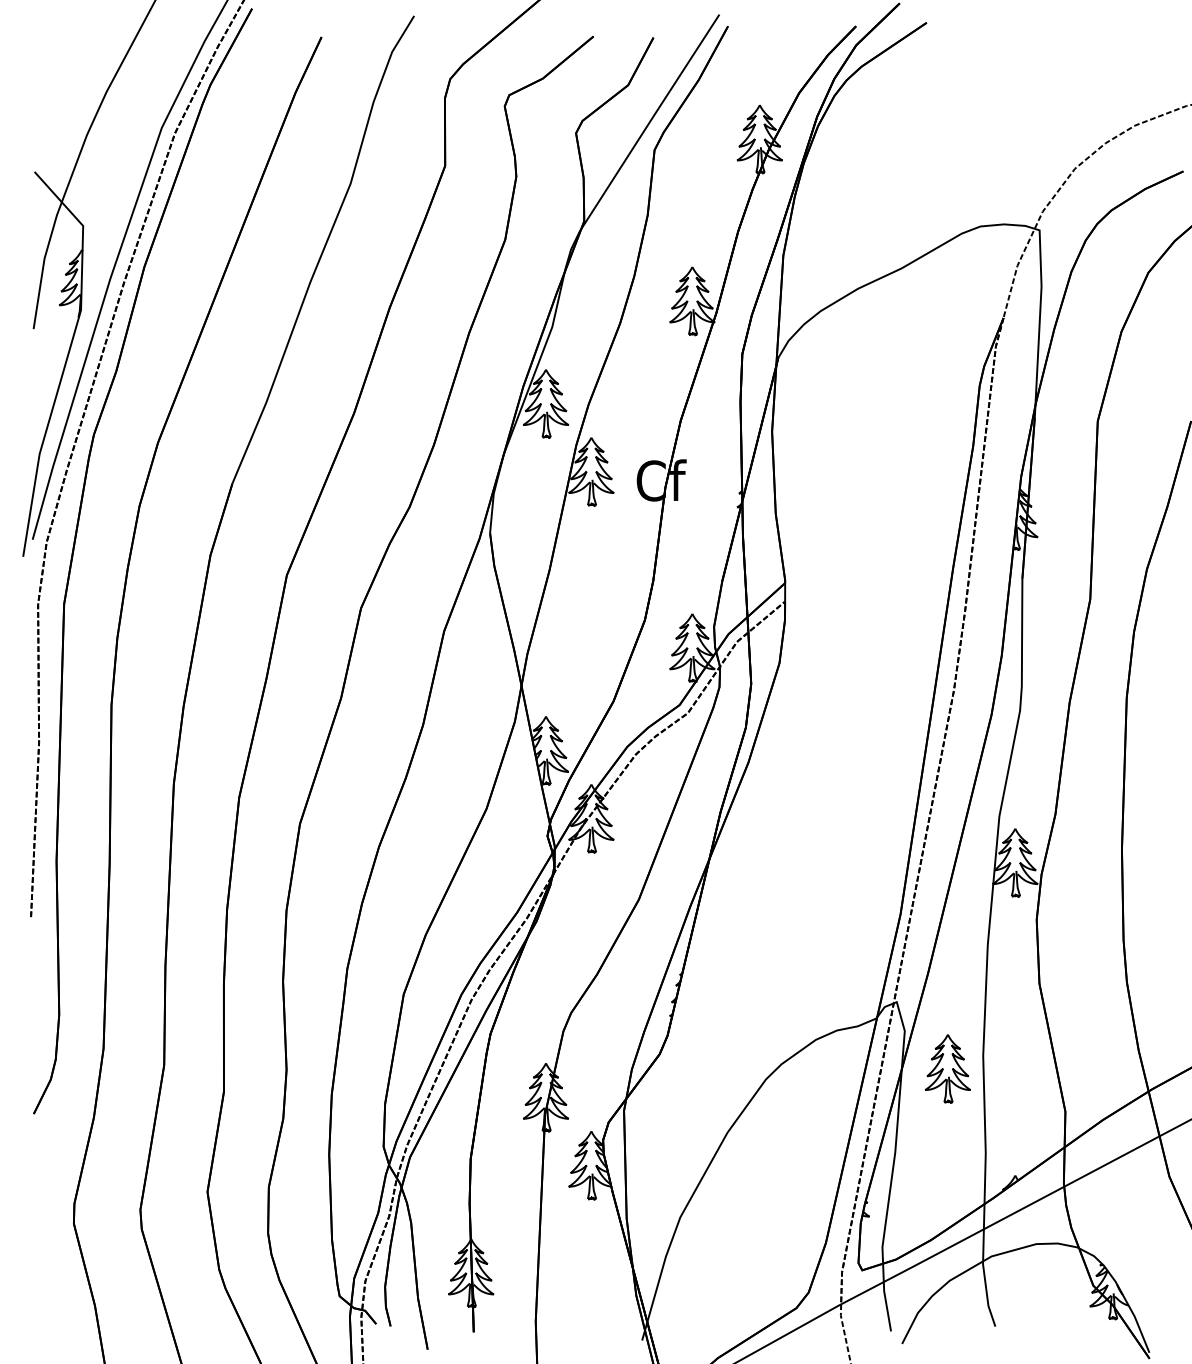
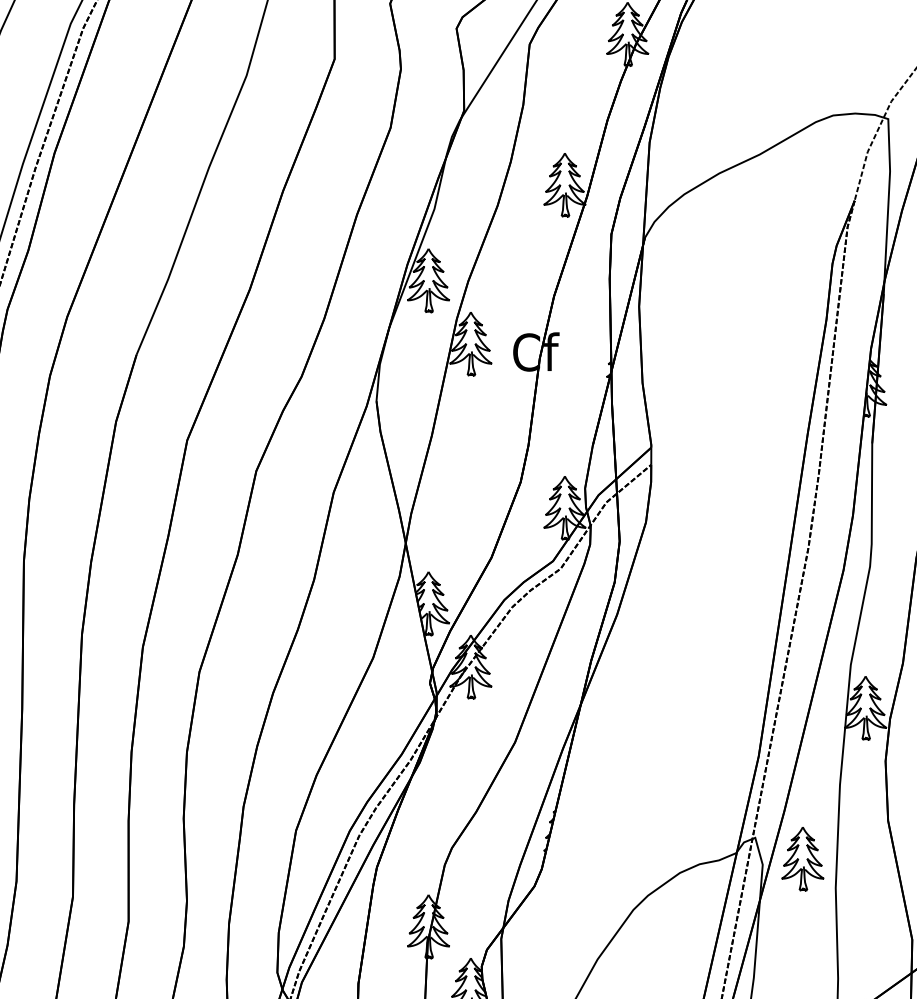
part: (947, 1068) -> (802, 858), moved

